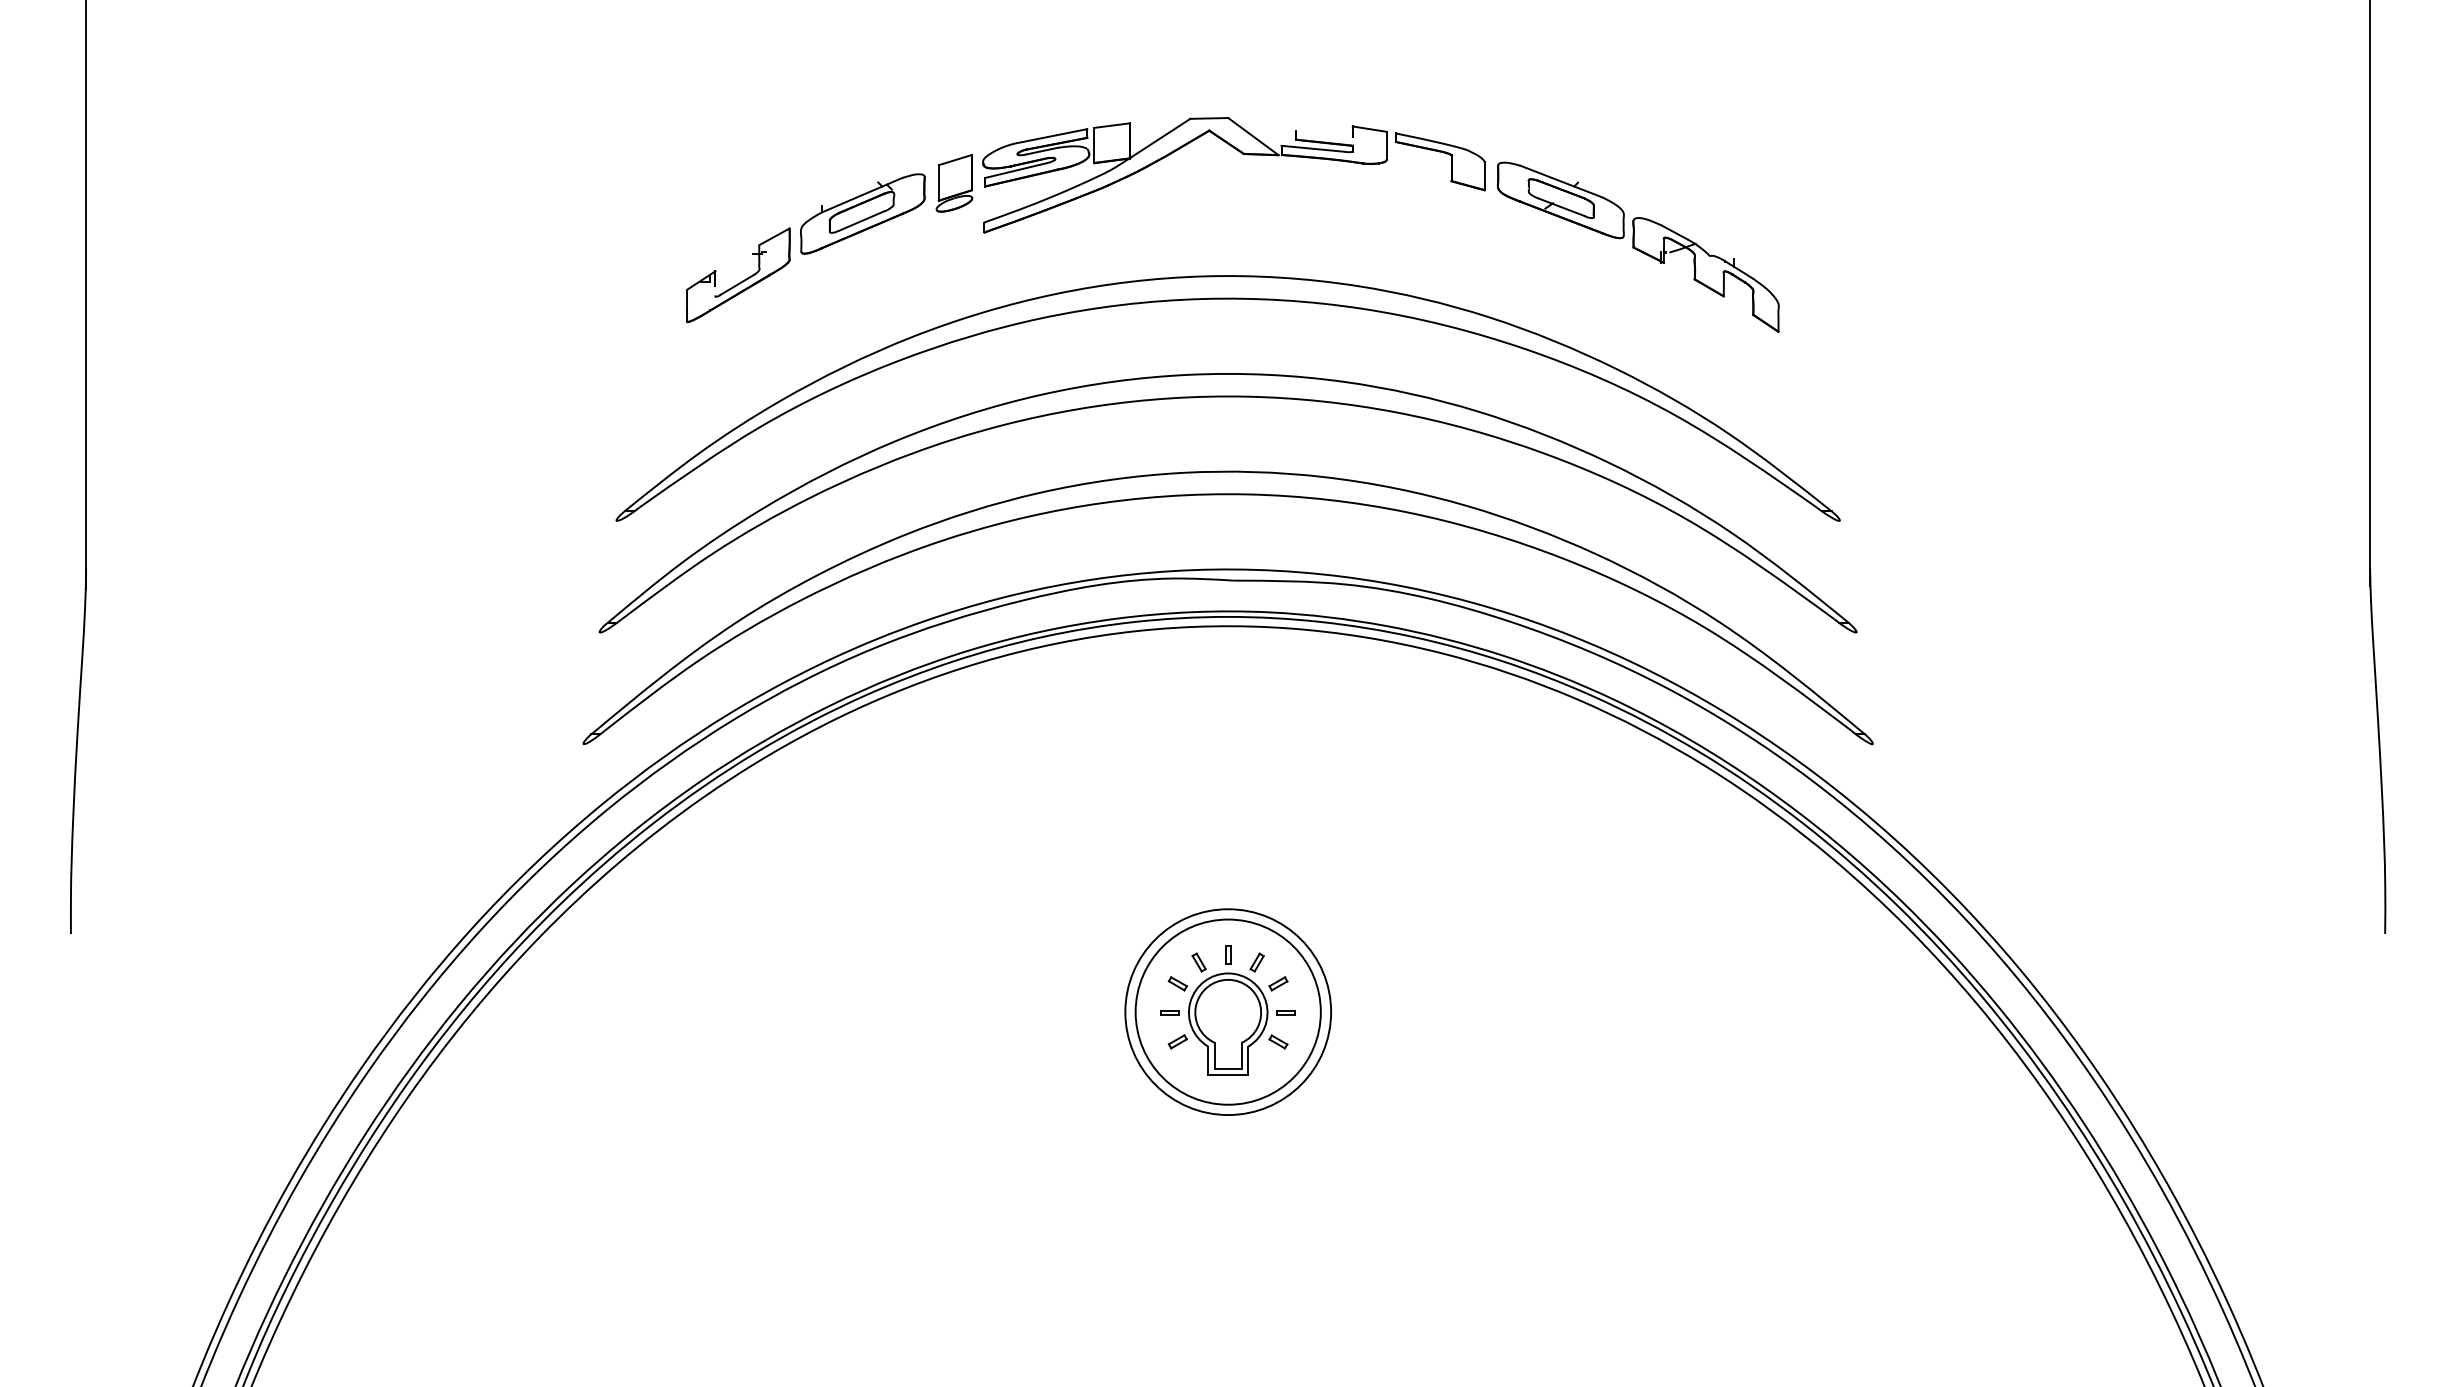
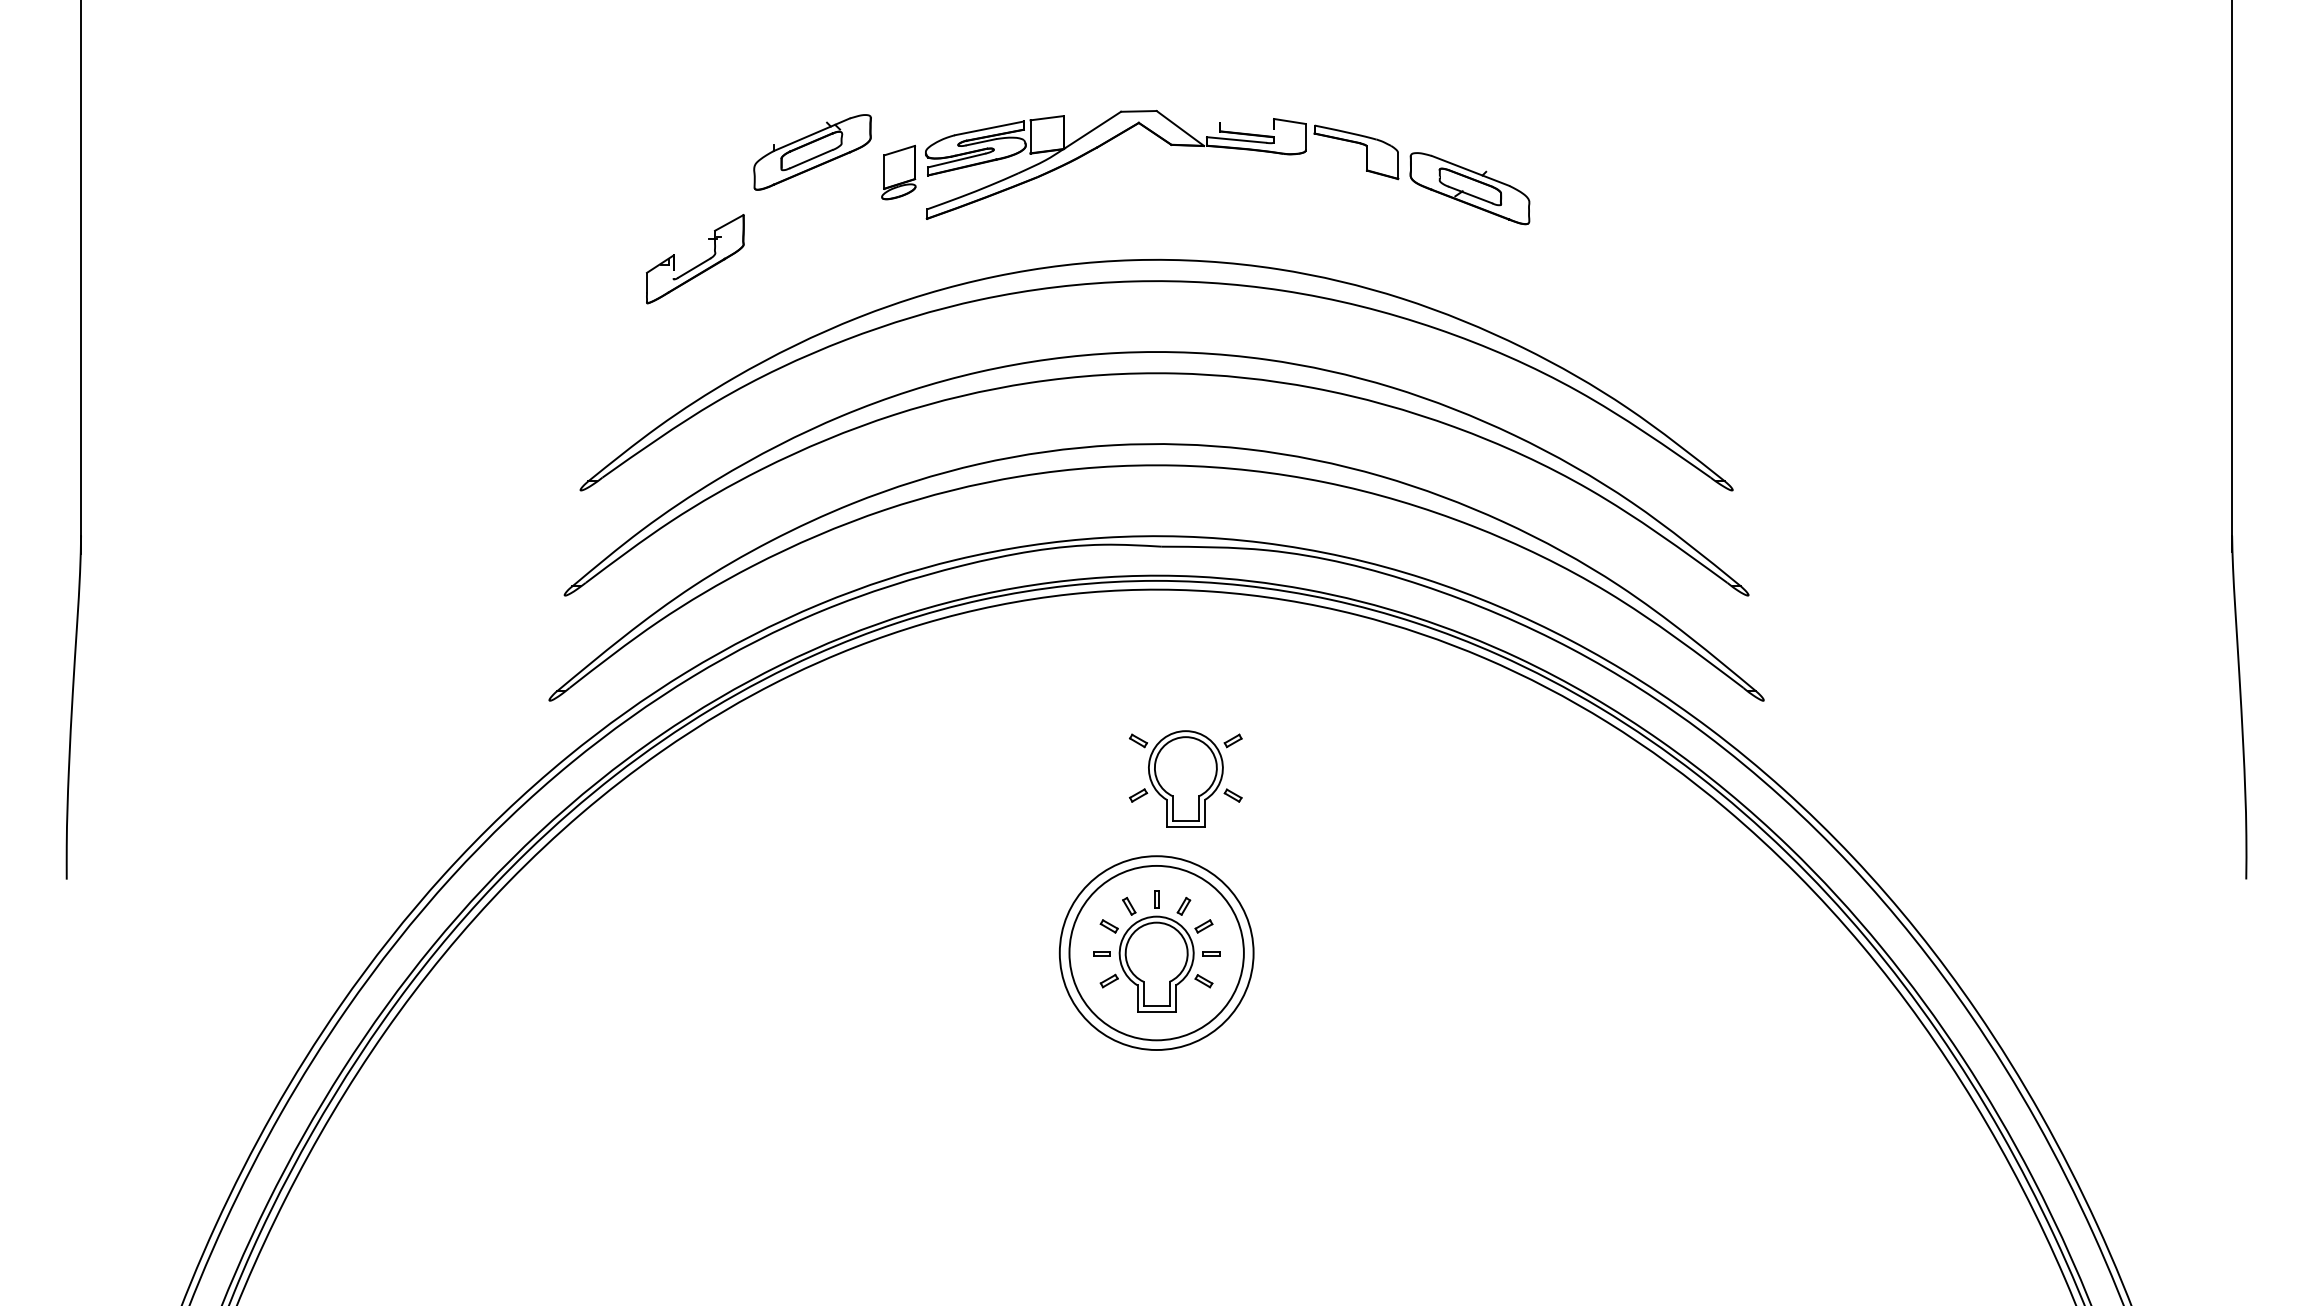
part: (862, 213) -> (812, 151), moved
part: (1705, 274) -> (1606, 258), removed
part: (1258, 826) -> (1185, 778), added

